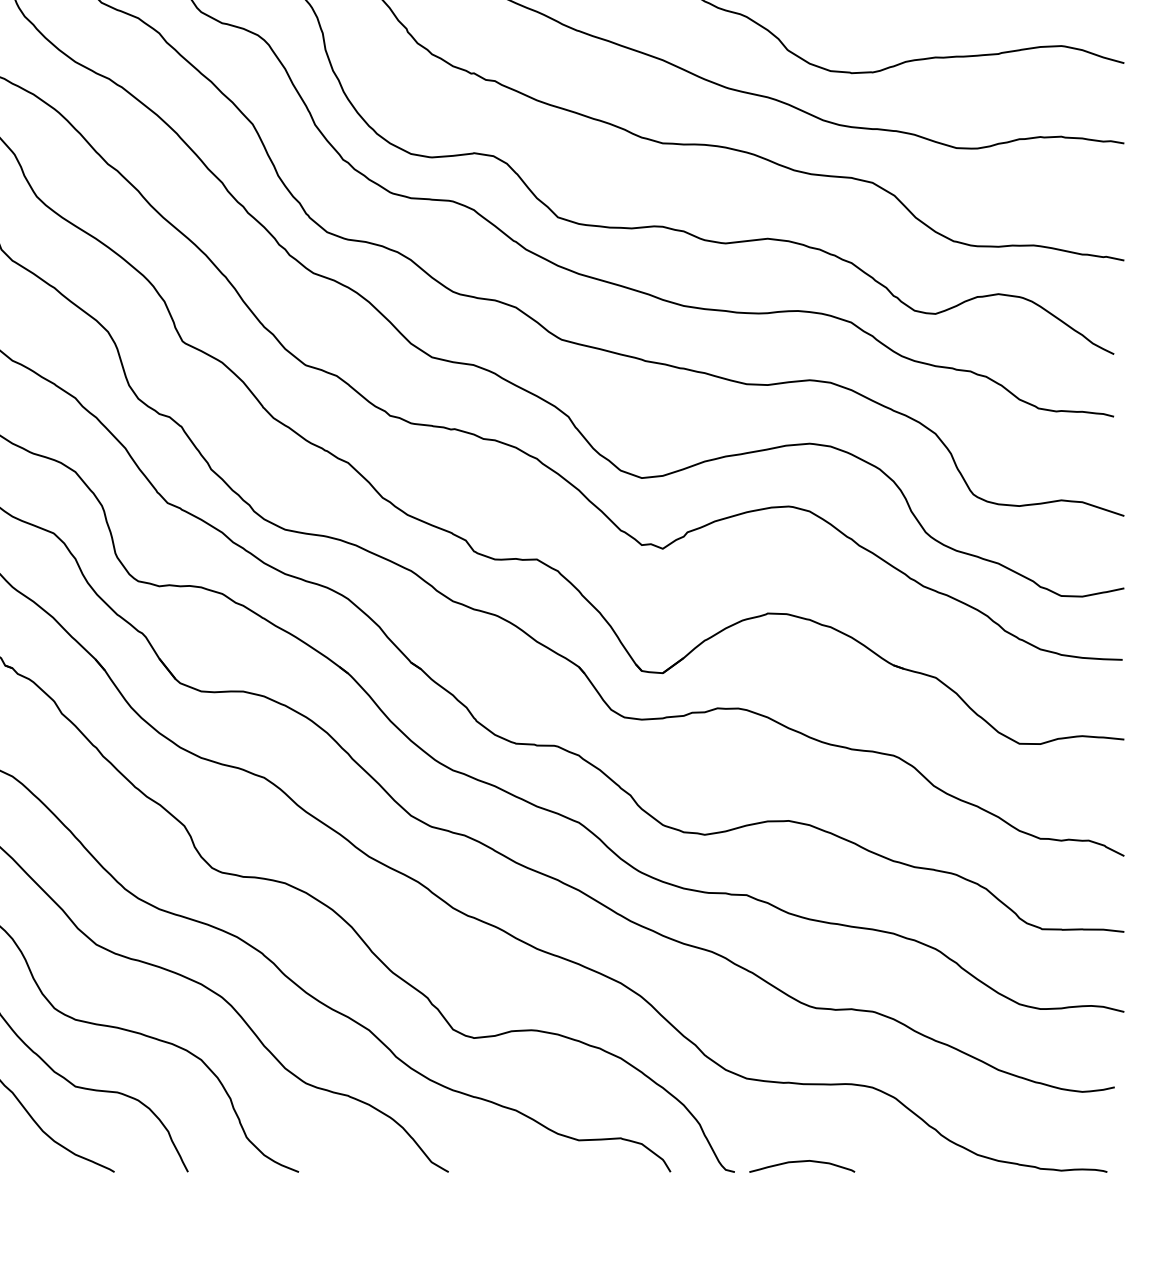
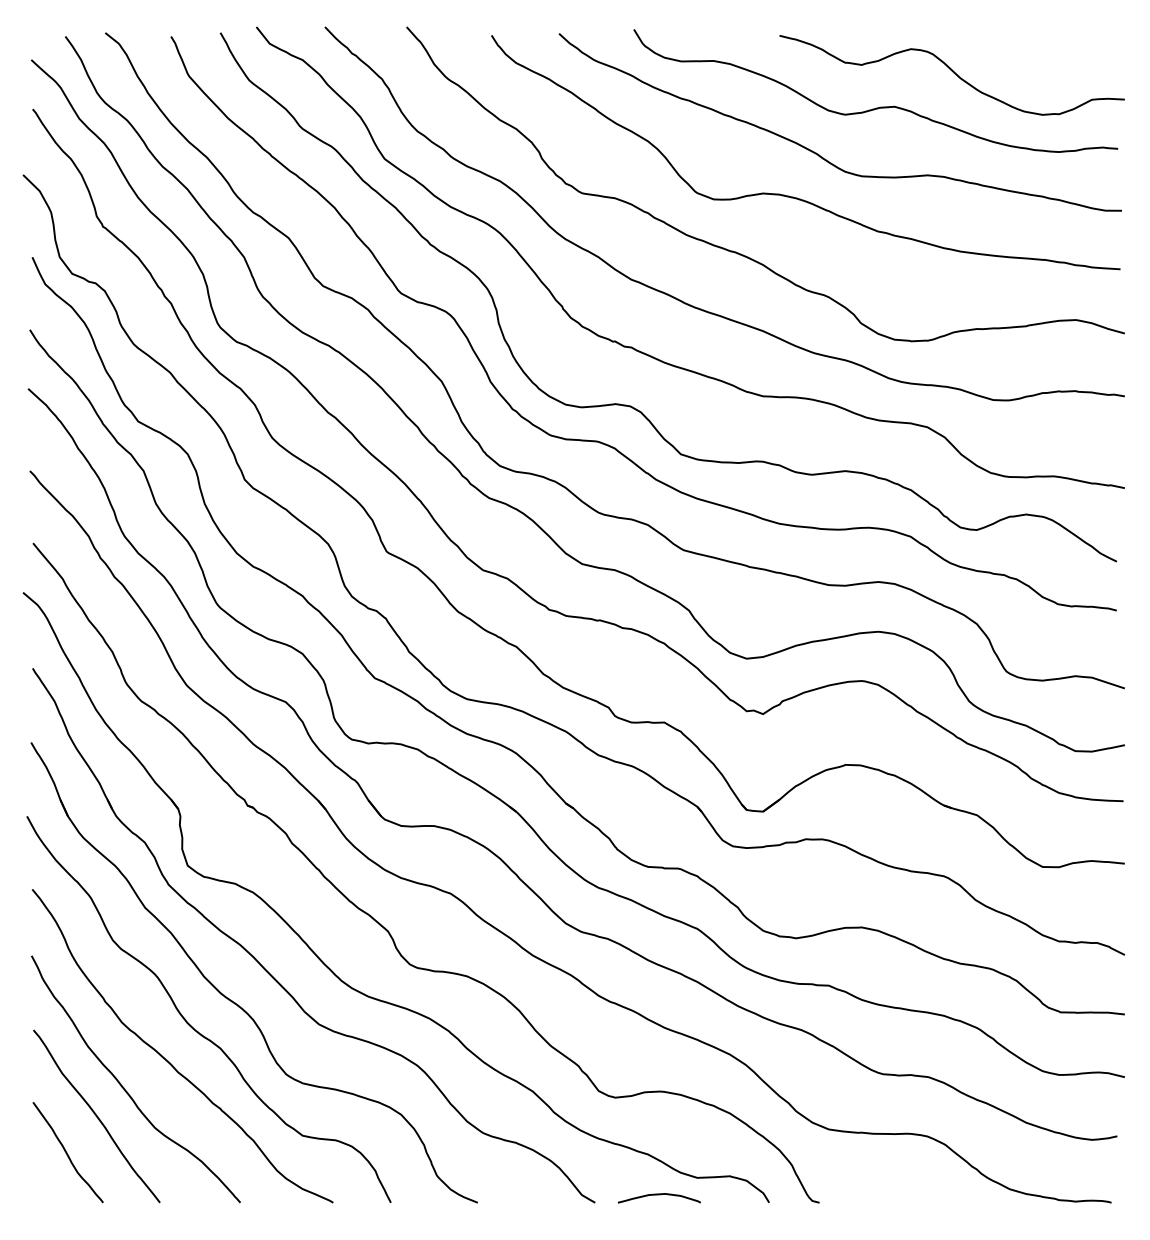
curve: (801, 1162) -> (658, 1195), moved

